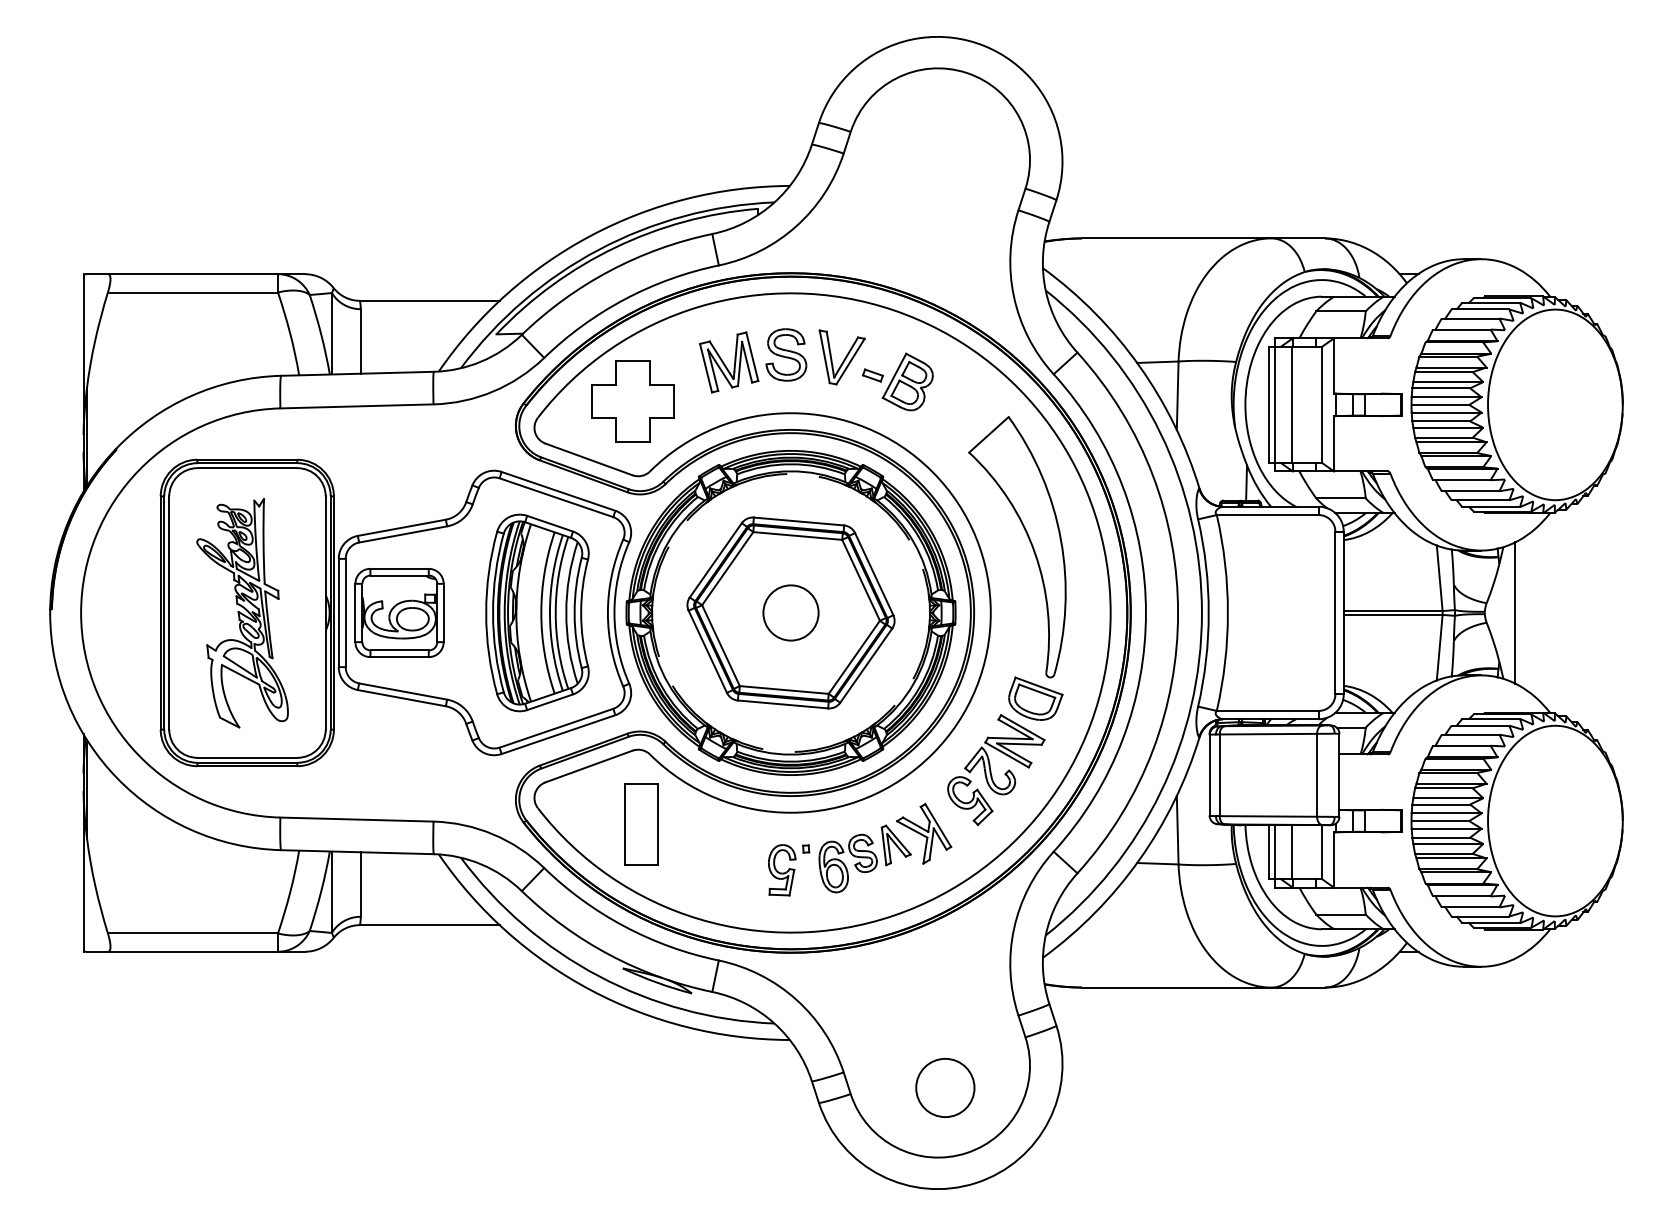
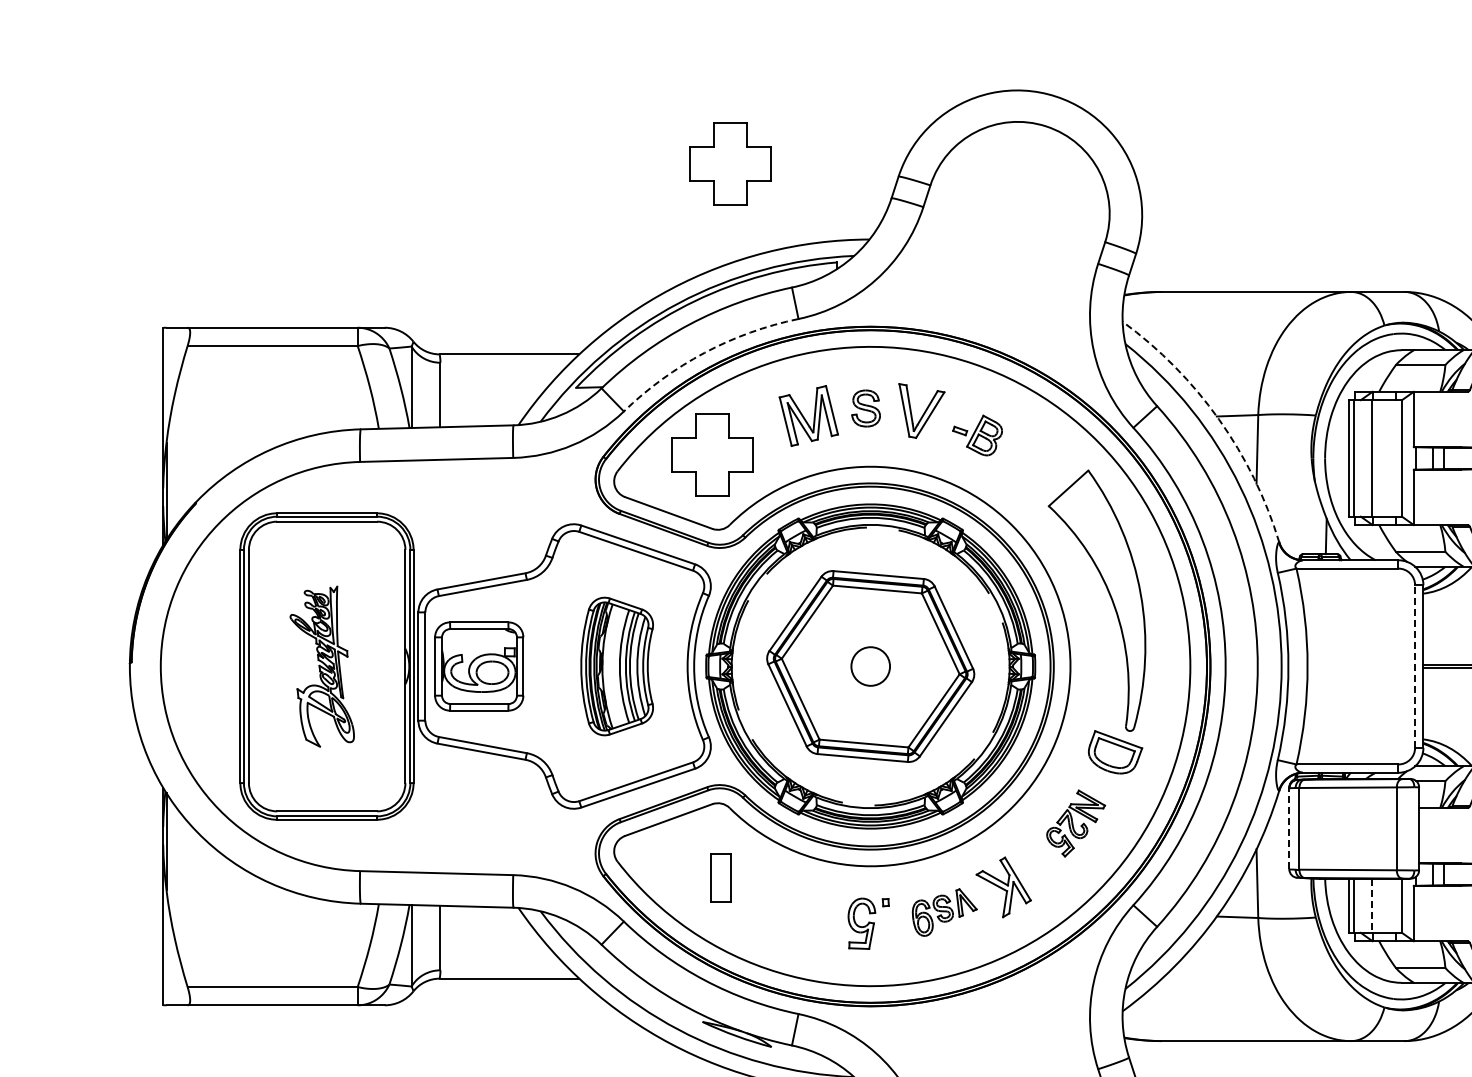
part: (650, 110) -> (730, 164), added
arc: (624, 299) -> (704, 353), solid -> dashed
part: (786, 354) -> (866, 408), size x0.7
arc: (1139, 365) -> (1219, 419), solid -> dashed
part: (897, 381) -> (977, 435), size x0.7
part: (242, 612) -> (322, 666), size x0.7
part: (537, 612) -> (617, 666), size x0.7
circle: (790, 612) -> (870, 666), size x0.7
line: (1335, 612) -> (1415, 666), solid -> dashed
part: (996, 769) -> (1076, 823), size x0.6
line: (1209, 774) -> (1289, 828), solid -> dashed
part: (641, 824) -> (721, 878), size x0.6
line: (1292, 852) -> (1372, 906), solid -> dashed
part: (864, 858) -> (944, 912), size x0.7

